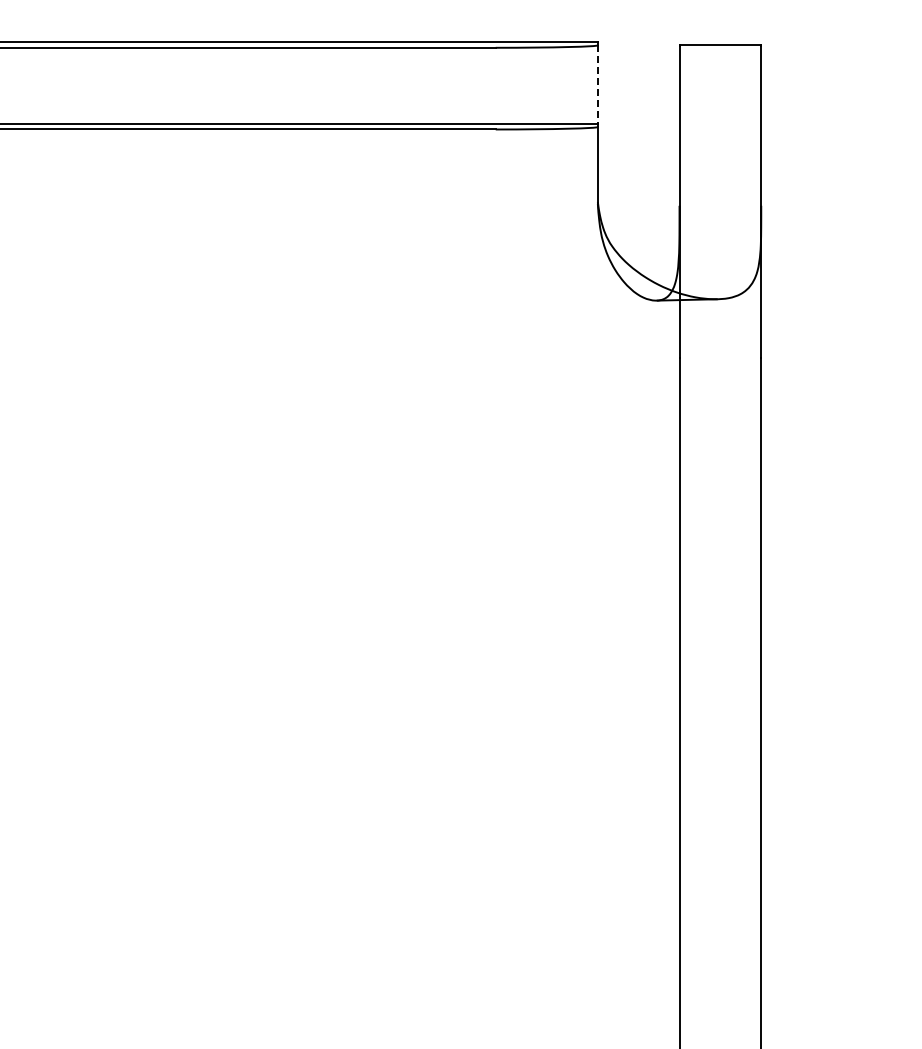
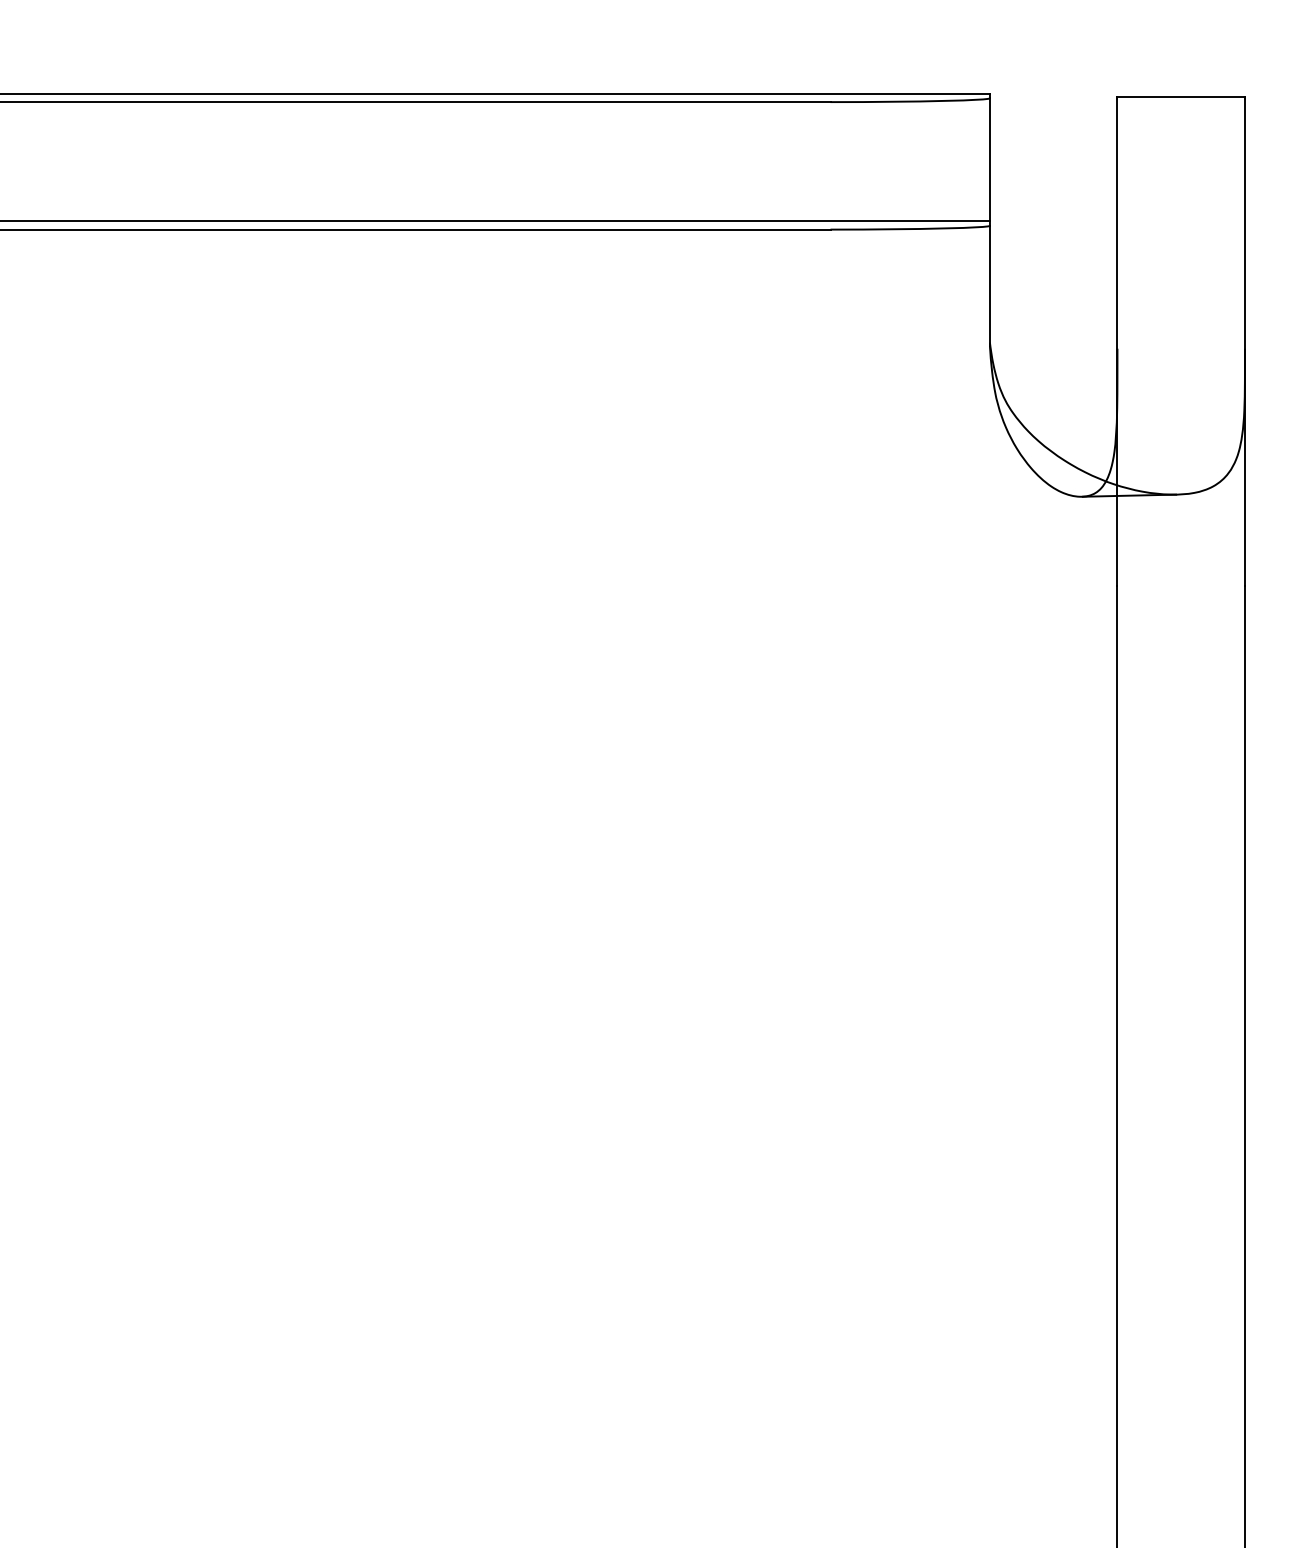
line: (597, 86) -> (989, 162), dashed -> solid

